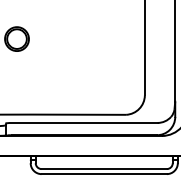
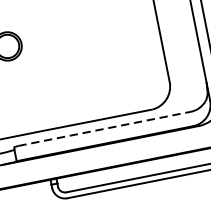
line: (83, 122) -> (104, 128), solid -> dashed

